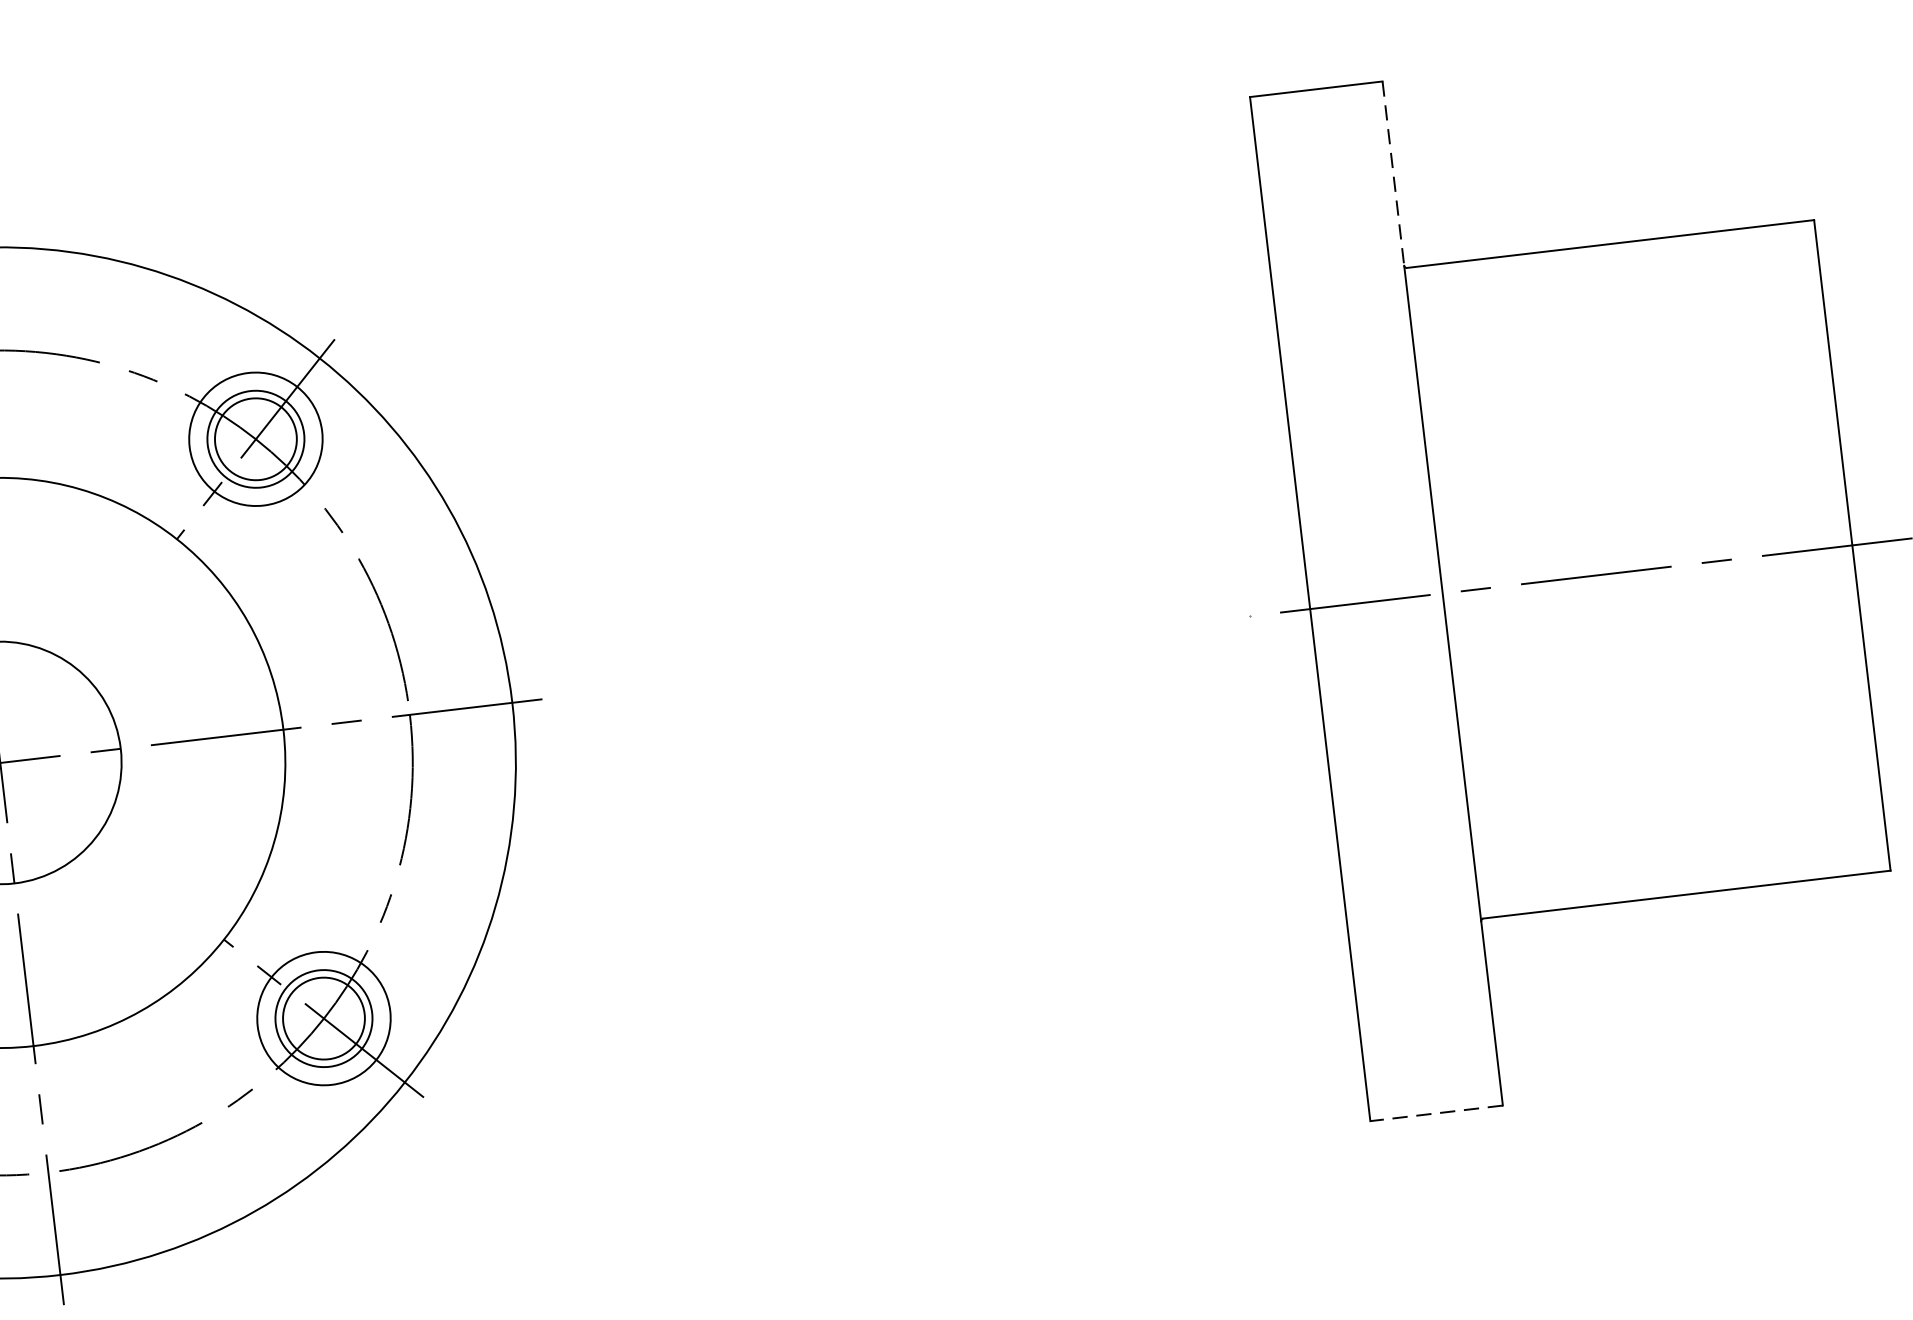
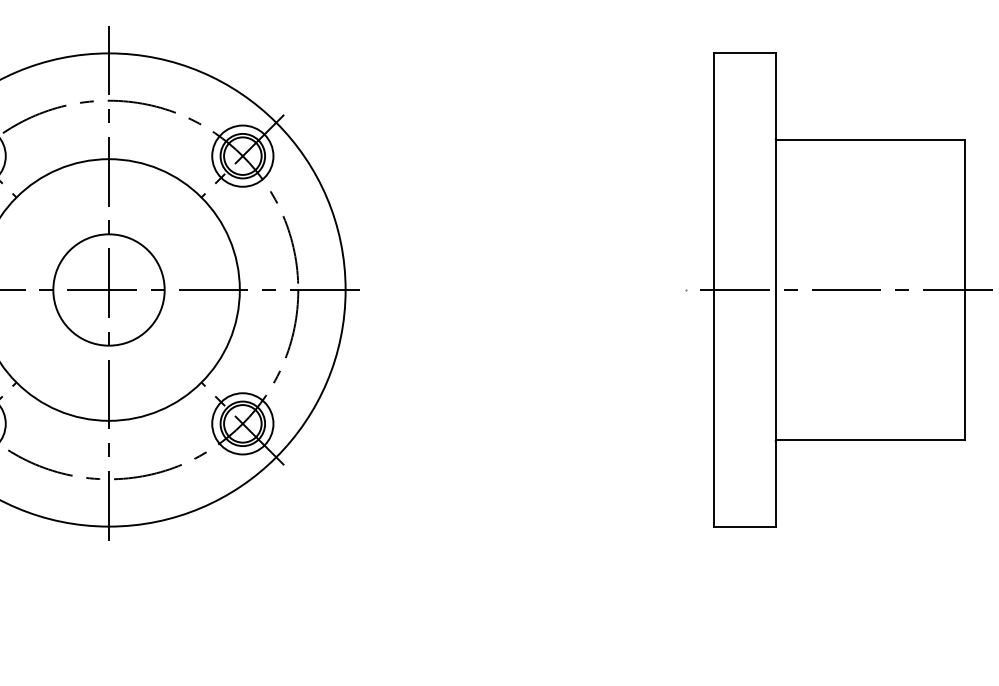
line: (1393, 174) -> (775, 96), dashed -> solid
line: (1435, 1113) -> (744, 526), dashed -> solid

